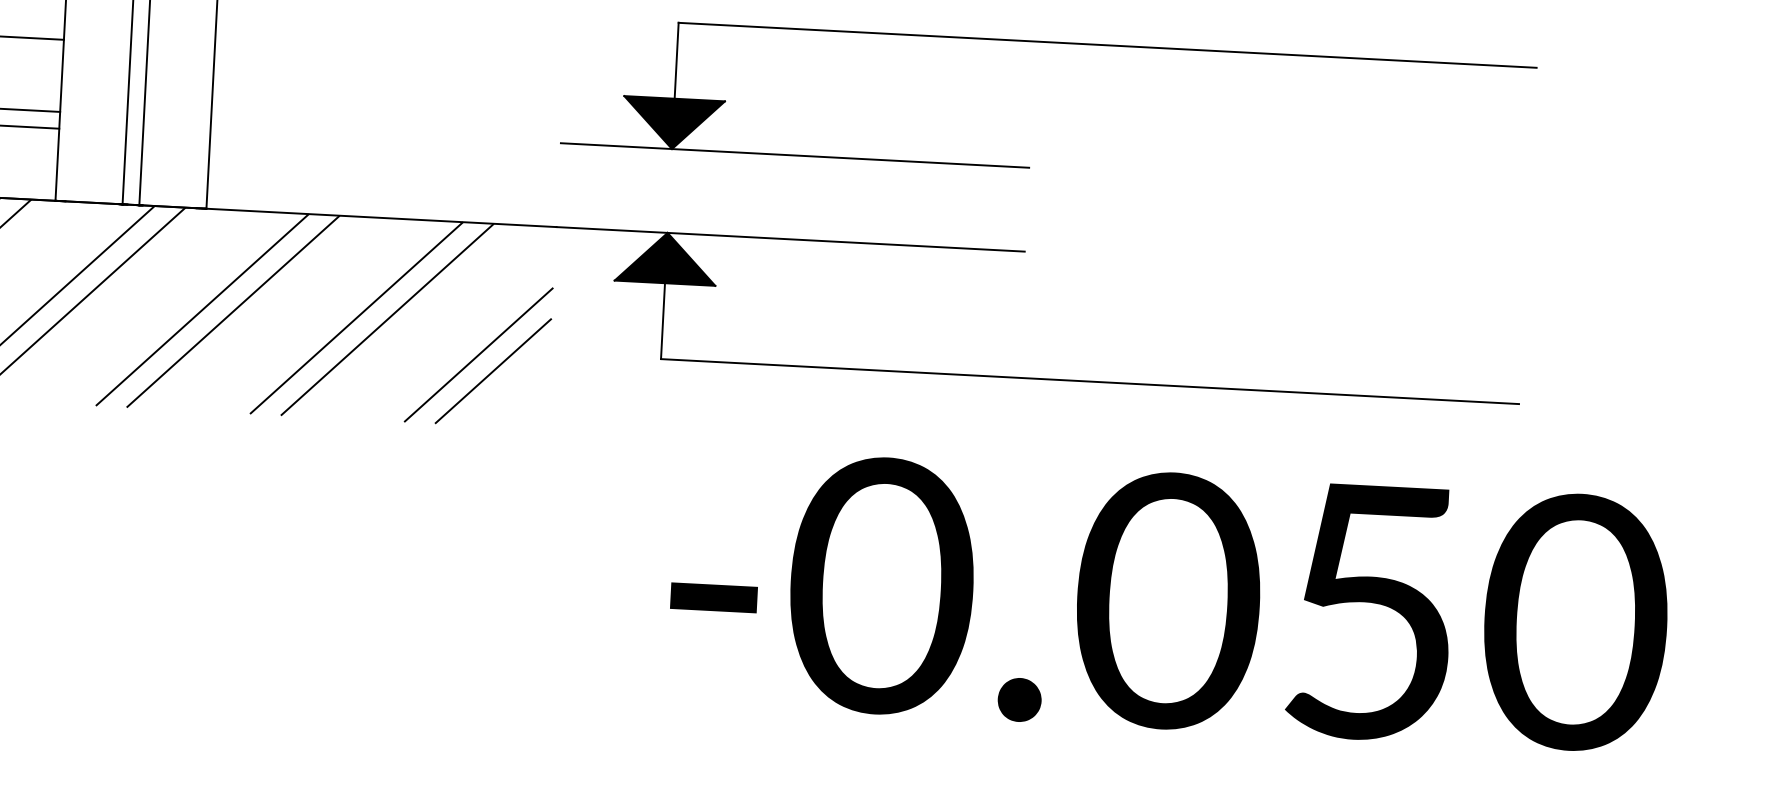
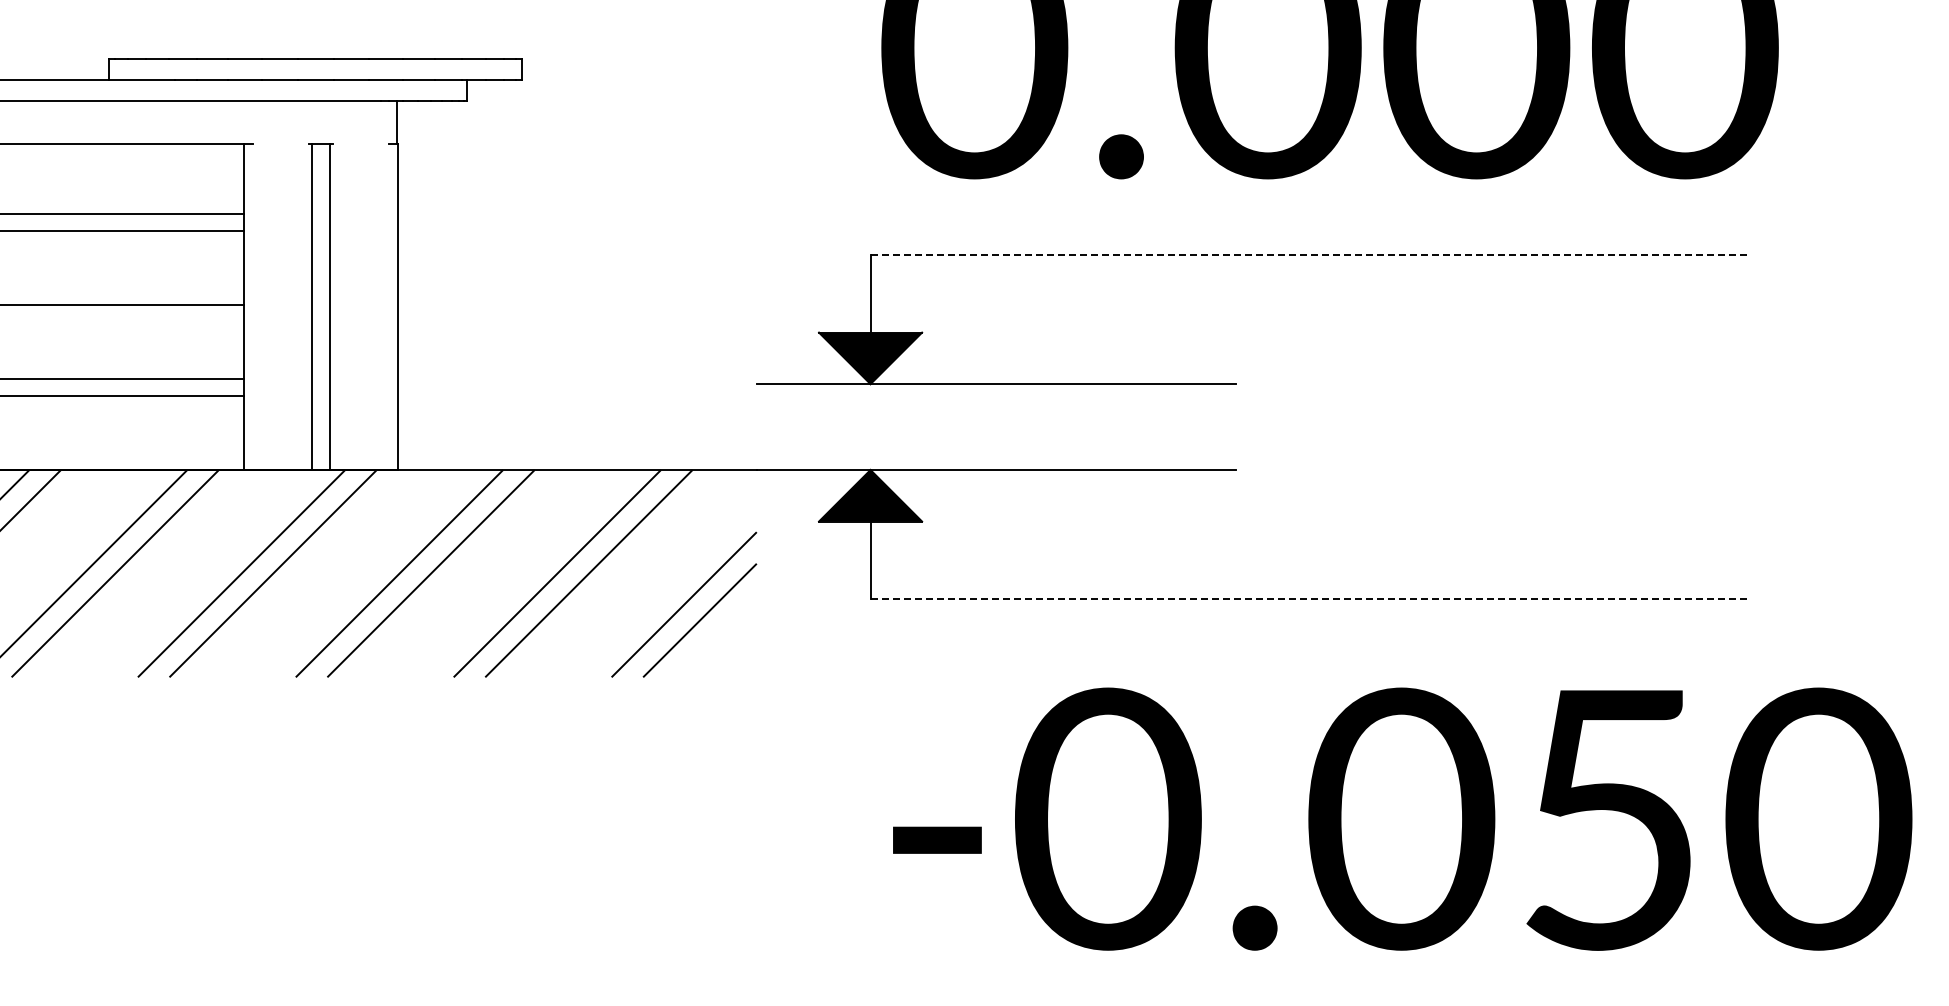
line: (1108, 44) -> (1310, 254), solid -> dashed
line: (1090, 381) -> (1310, 599), solid -> dashed

